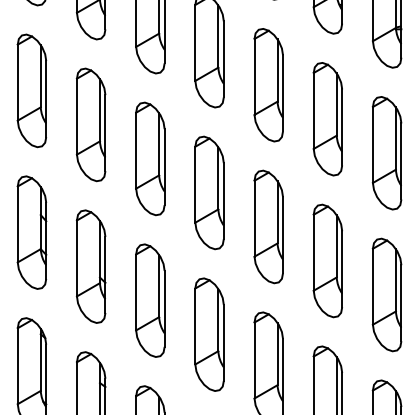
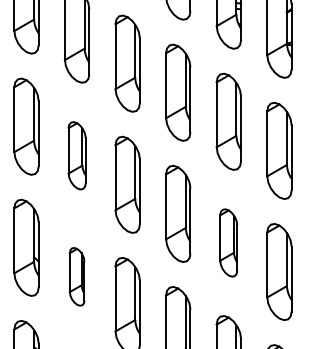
part: (150, 158) -> (77, 155), size x0.7
part: (327, 260) -> (228, 242), size x0.7
part: (150, 300) -> (77, 276), size x0.6

